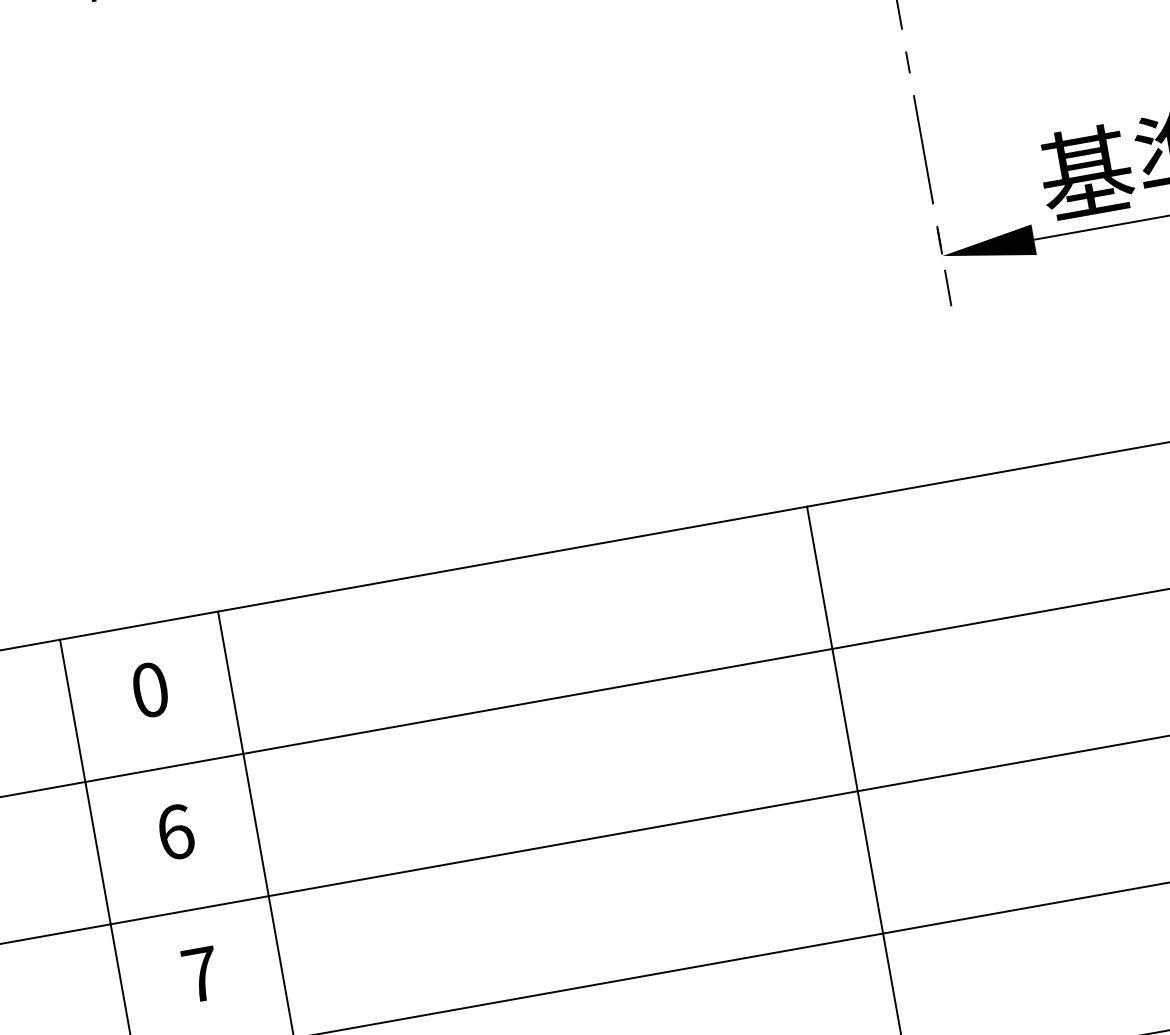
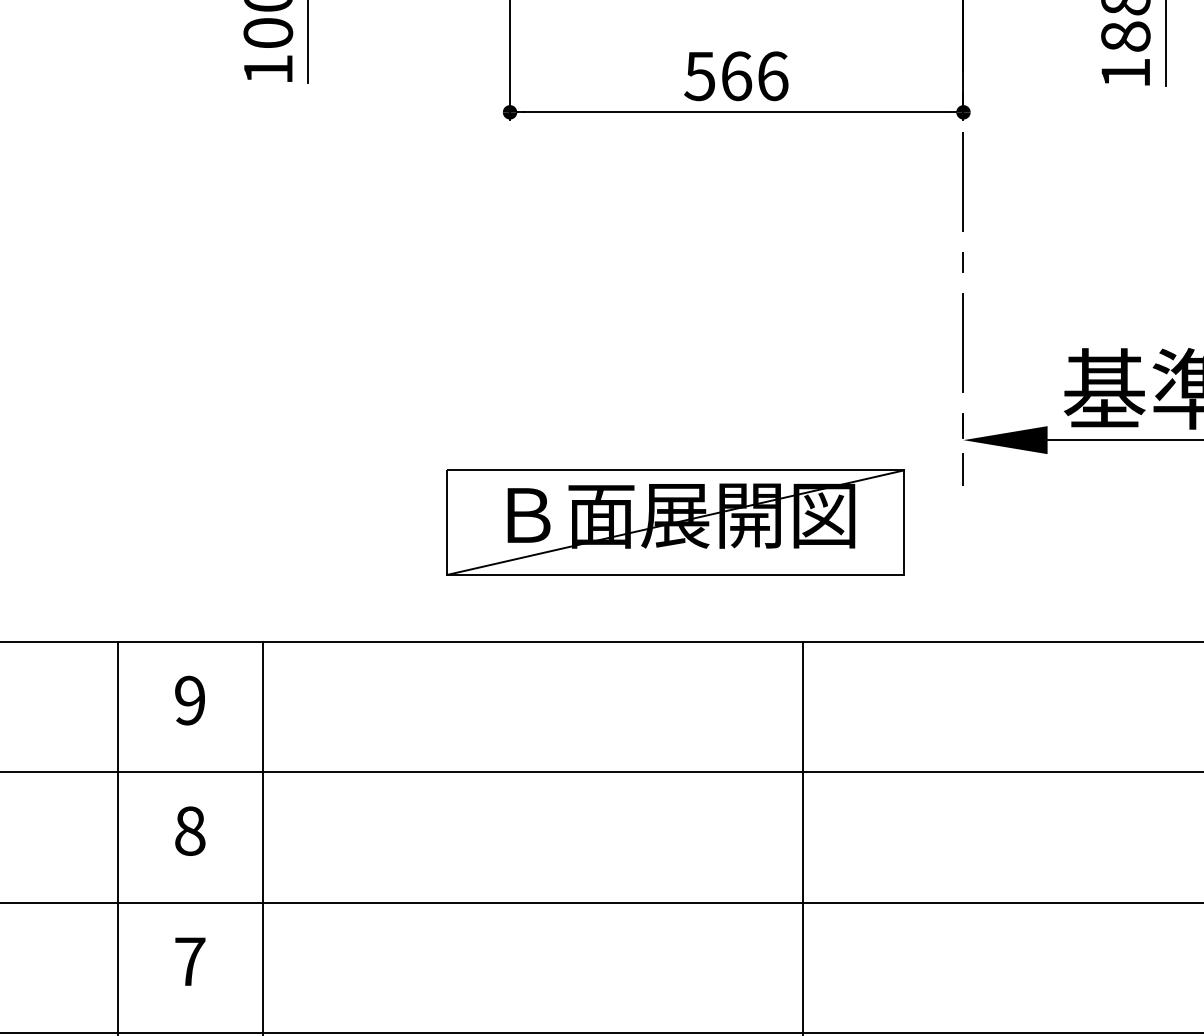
part: (644, 401) -> (675, 522), added
text: (150, 689) -> (190, 700), 0 -> 9
text: (175, 831) -> (190, 830), 6 -> 8

